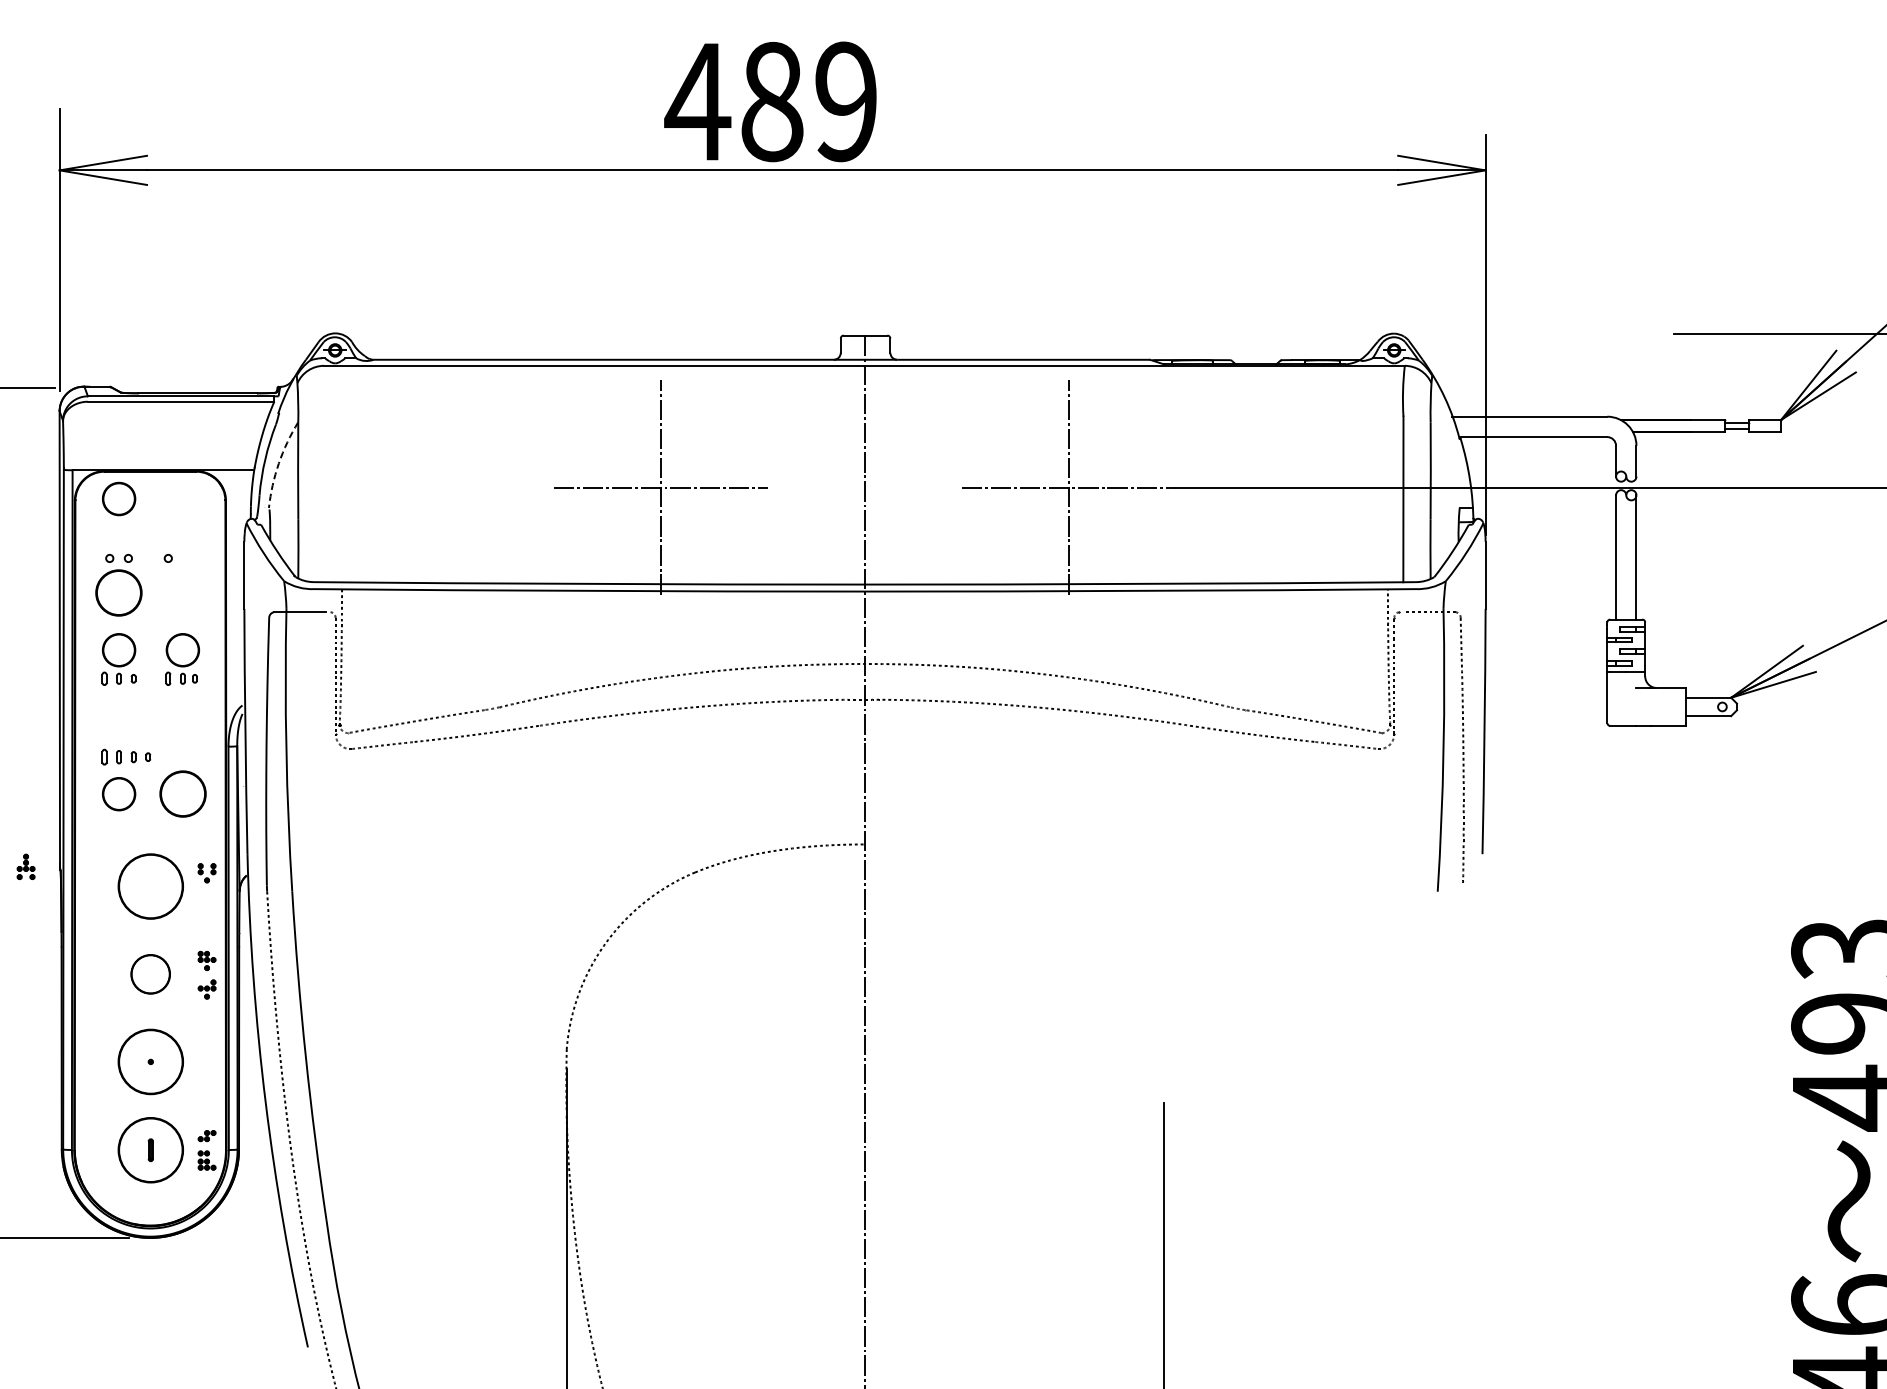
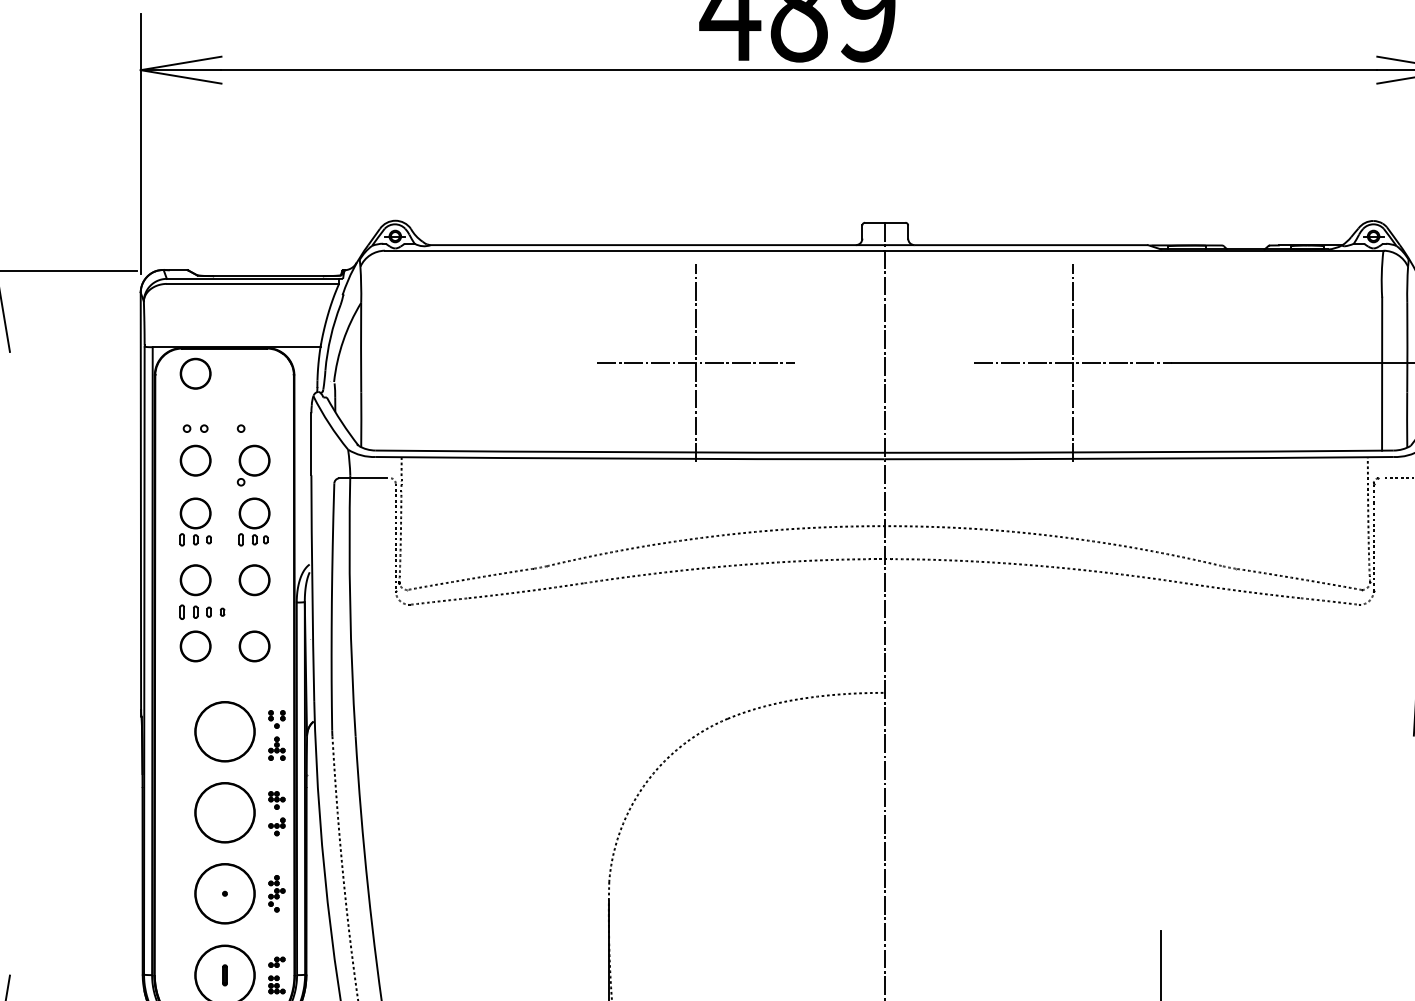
arc: (278, 463) -> (342, 340), dashed -> solid
circle: (119, 593) -> (196, 461), size x0.71
part: (181, 598) -> (253, 465), added
circle: (119, 722) -> (196, 580), added
circle: (182, 722) -> (254, 580), added
circle: (182, 794) -> (254, 646), size x0.71
part: (25, 866) -> (276, 748), moved
circle: (150, 974) -> (224, 813), size x1.67
part: (206, 1061) -> (276, 893), added

